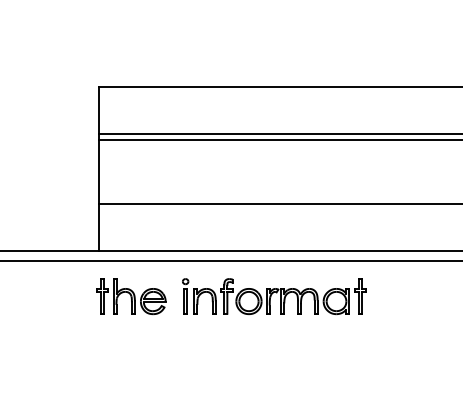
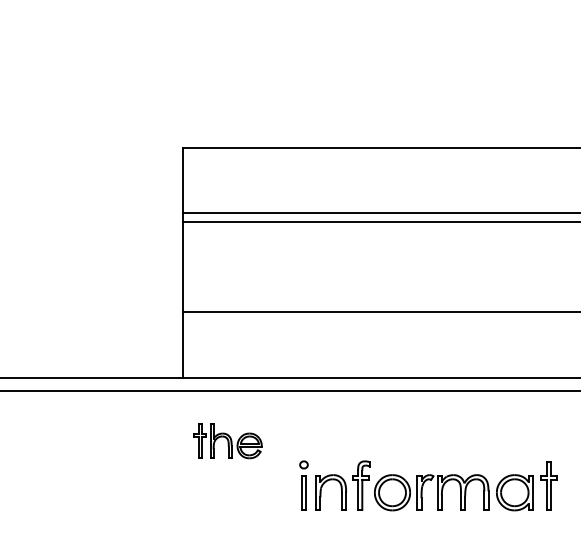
part: (131, 296) -> (228, 441), size x0.7
part: (274, 296) -> (428, 485), moved

